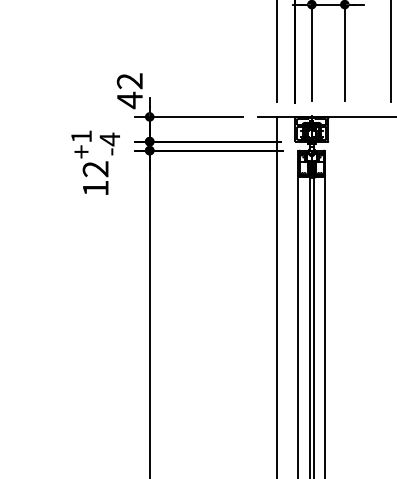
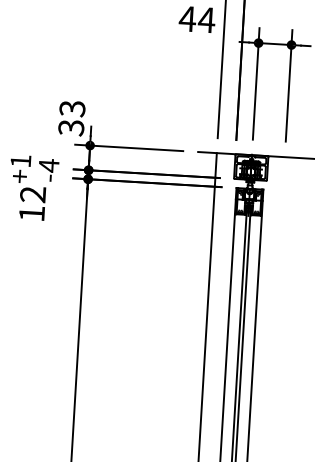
text: (129, 91) -> (71, 118), 42 -> 33

